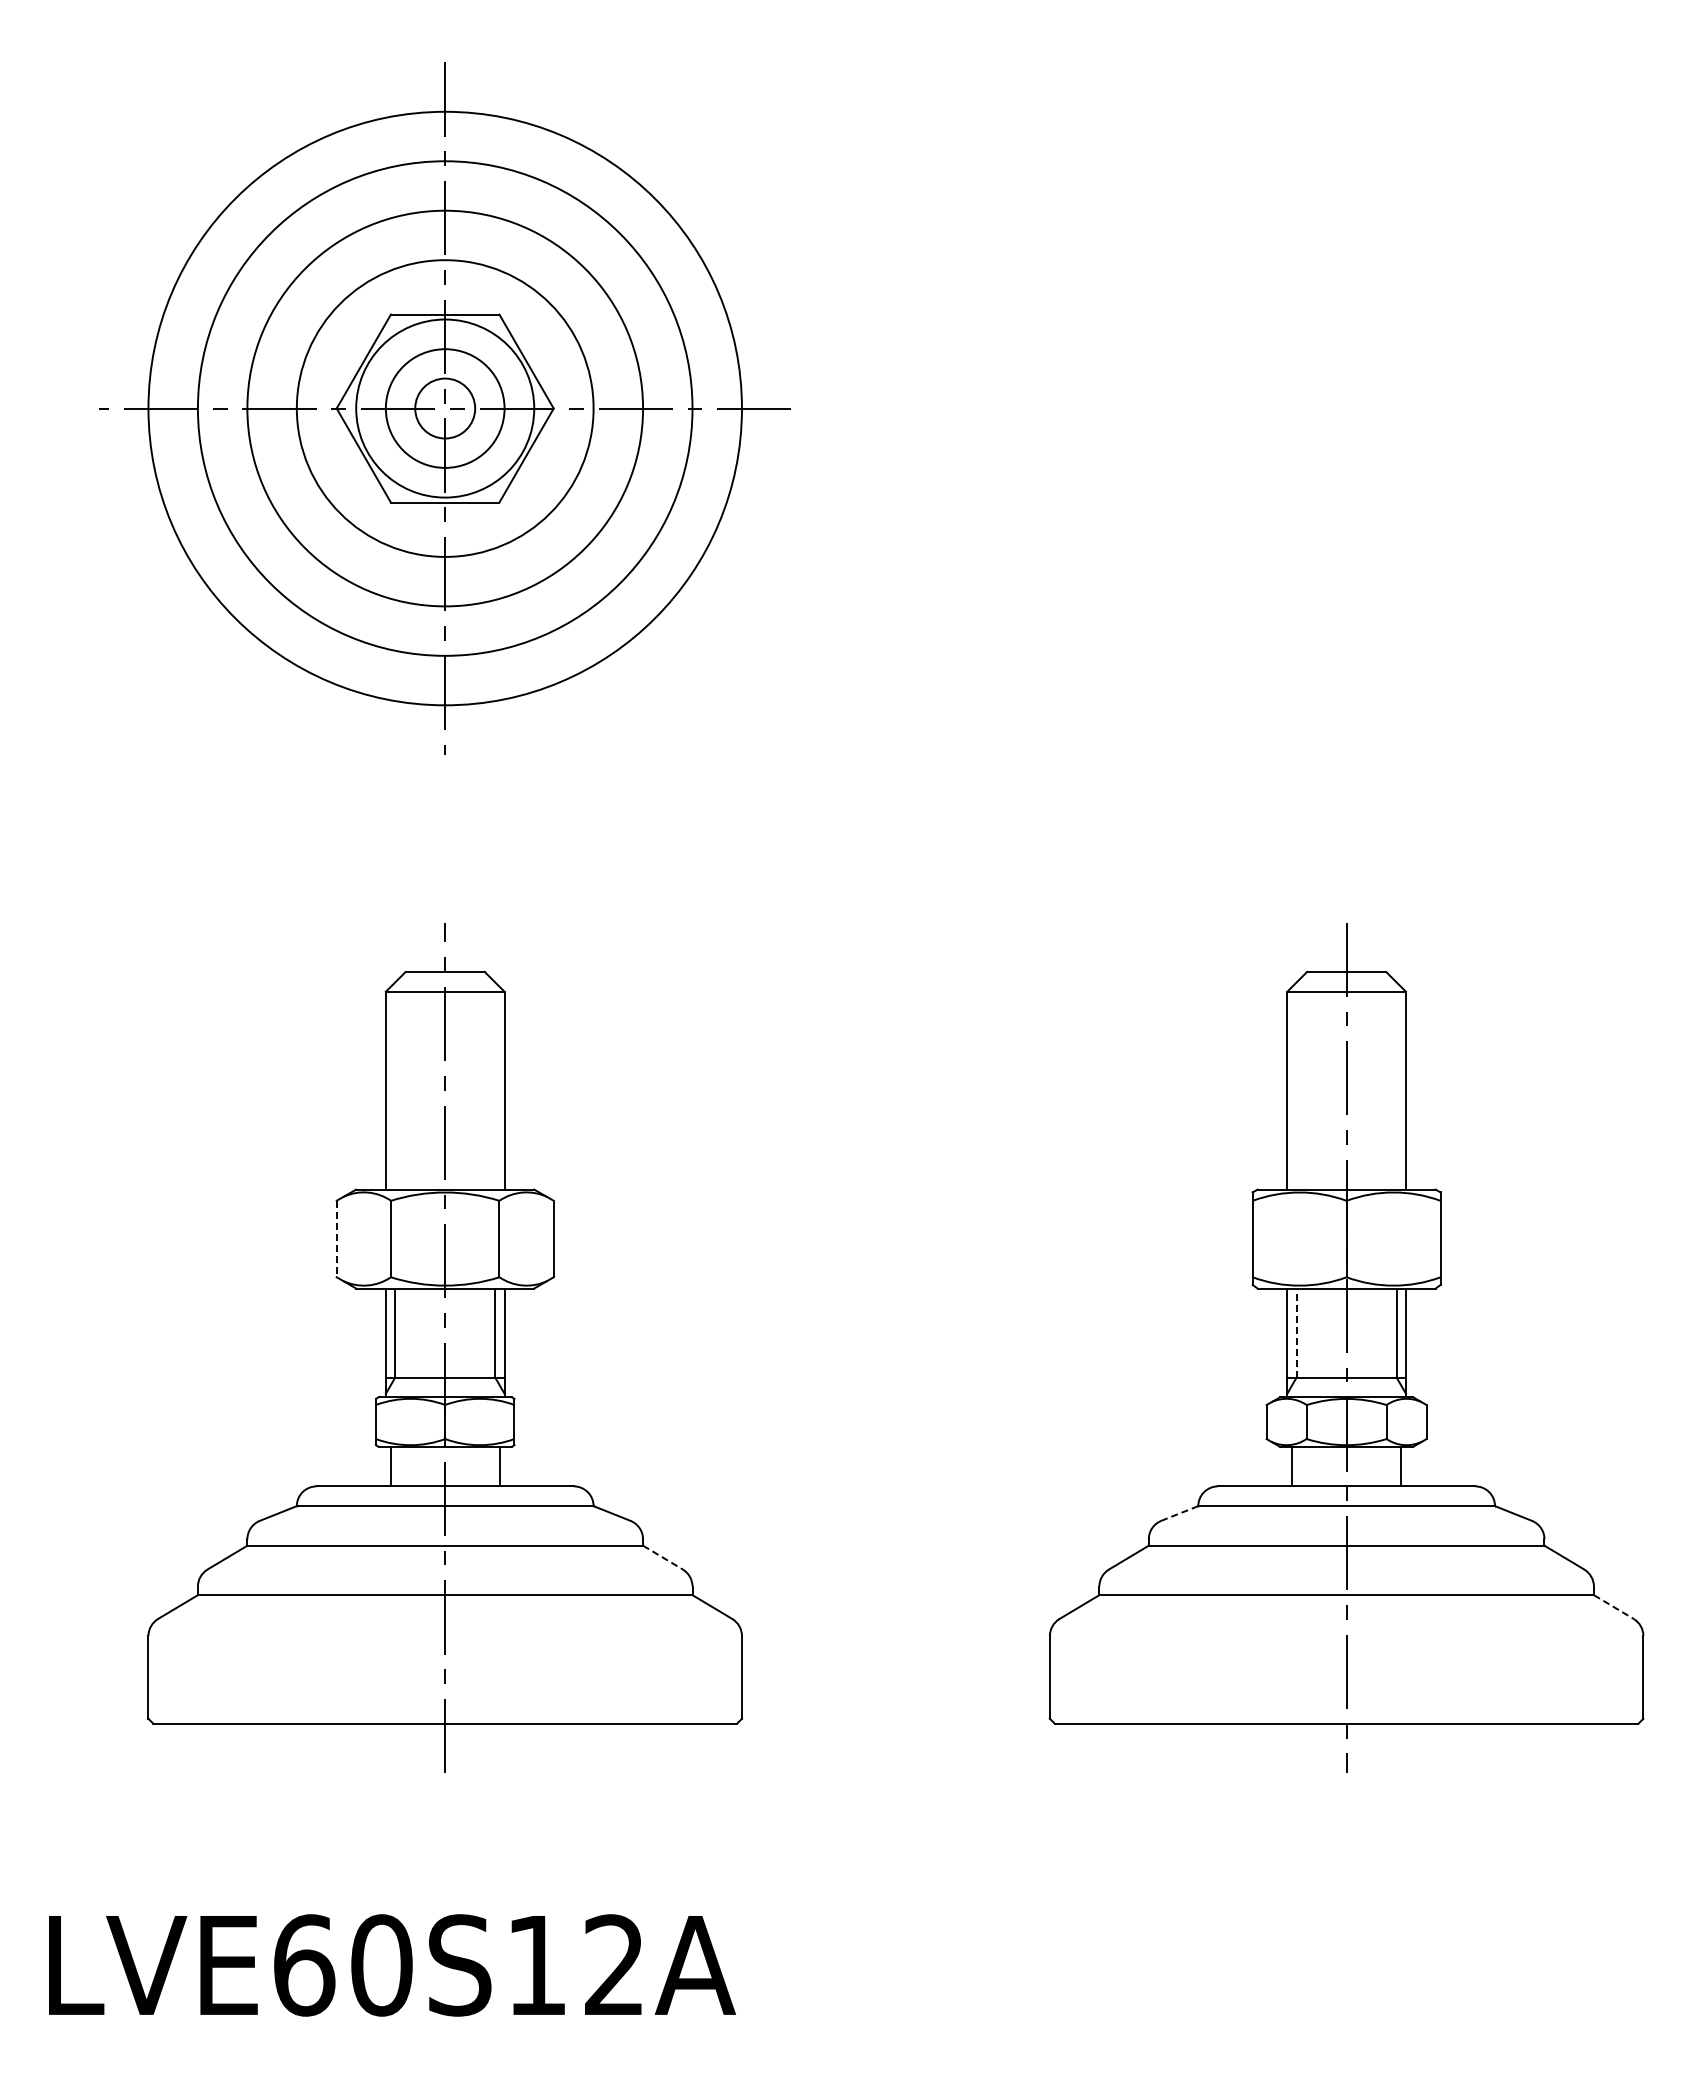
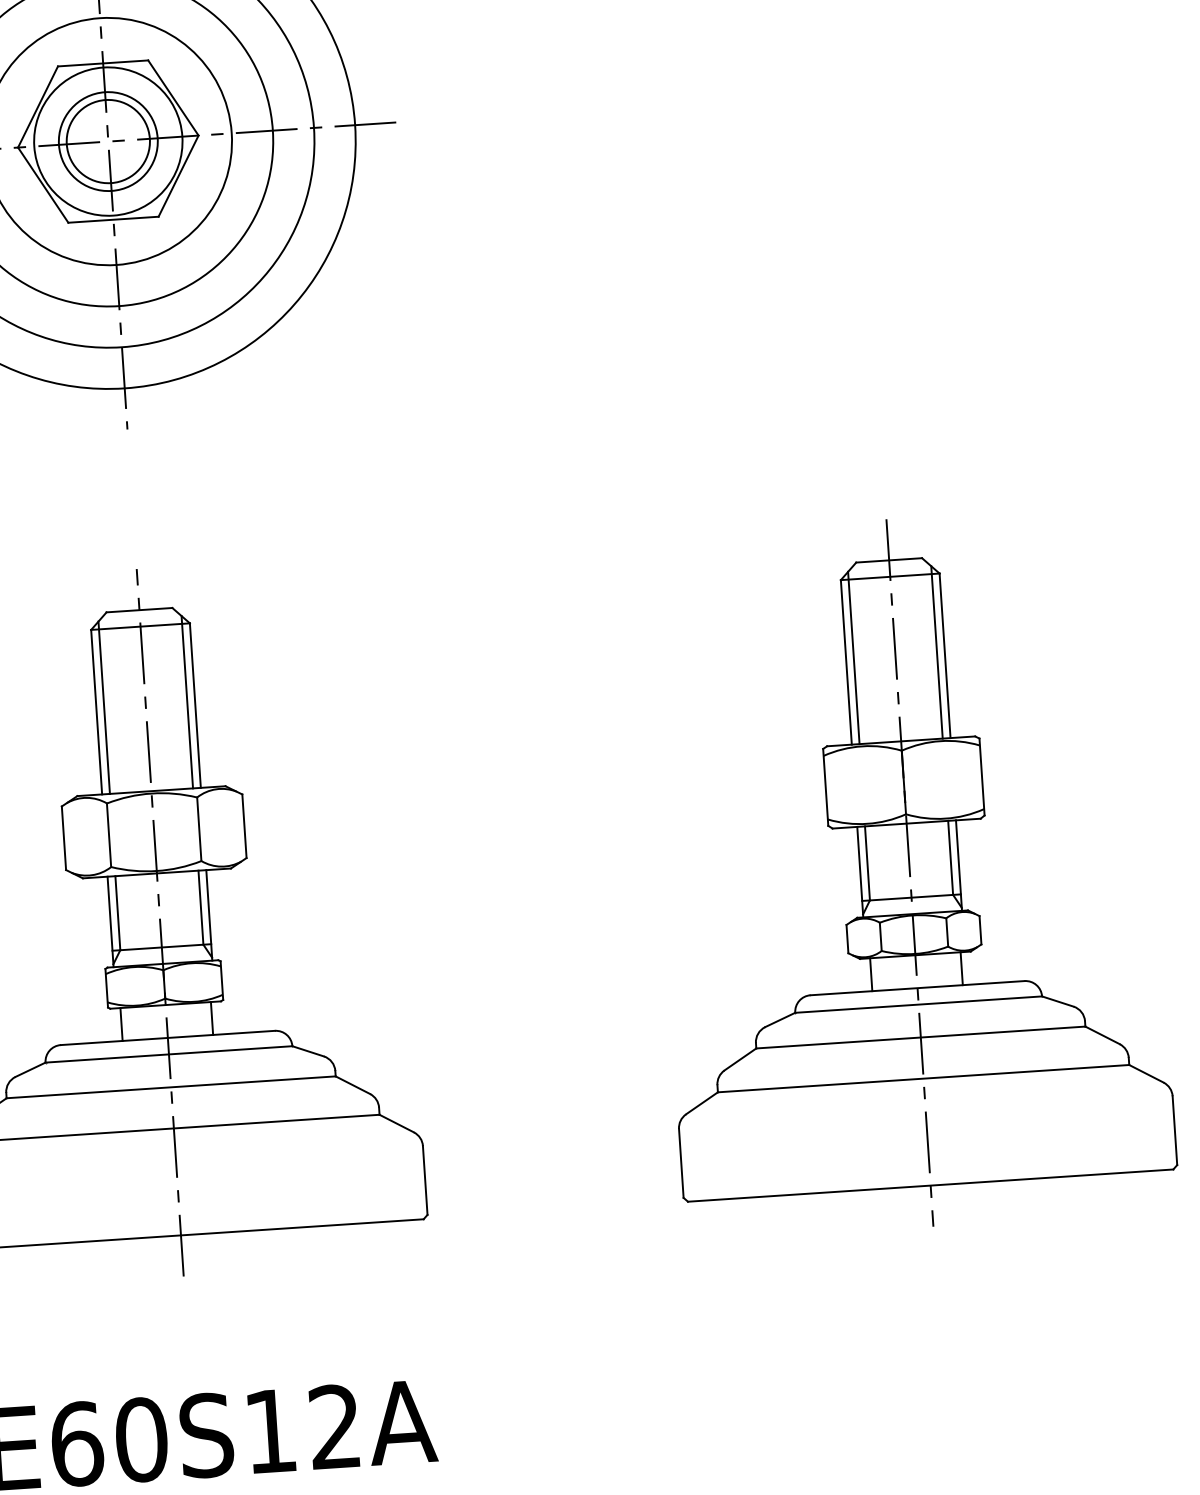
circle: (445, 408) -> (108, 141), size x1.67
line: (395, 1085) -> (104, 707), added
line: (495, 1085) -> (187, 701), added
line: (1296, 1085) -> (853, 657), added
line: (1396, 1085) -> (936, 652), added
line: (336, 1239) -> (63, 838), dashed -> solid
line: (1296, 1333) -> (867, 863), dashed -> solid
line: (1179, 1513) -> (780, 1019), dashed -> solid
line: (663, 1557) -> (353, 1085), dashed -> solid
line: (1614, 1607) -> (1147, 1074), dashed -> solid

